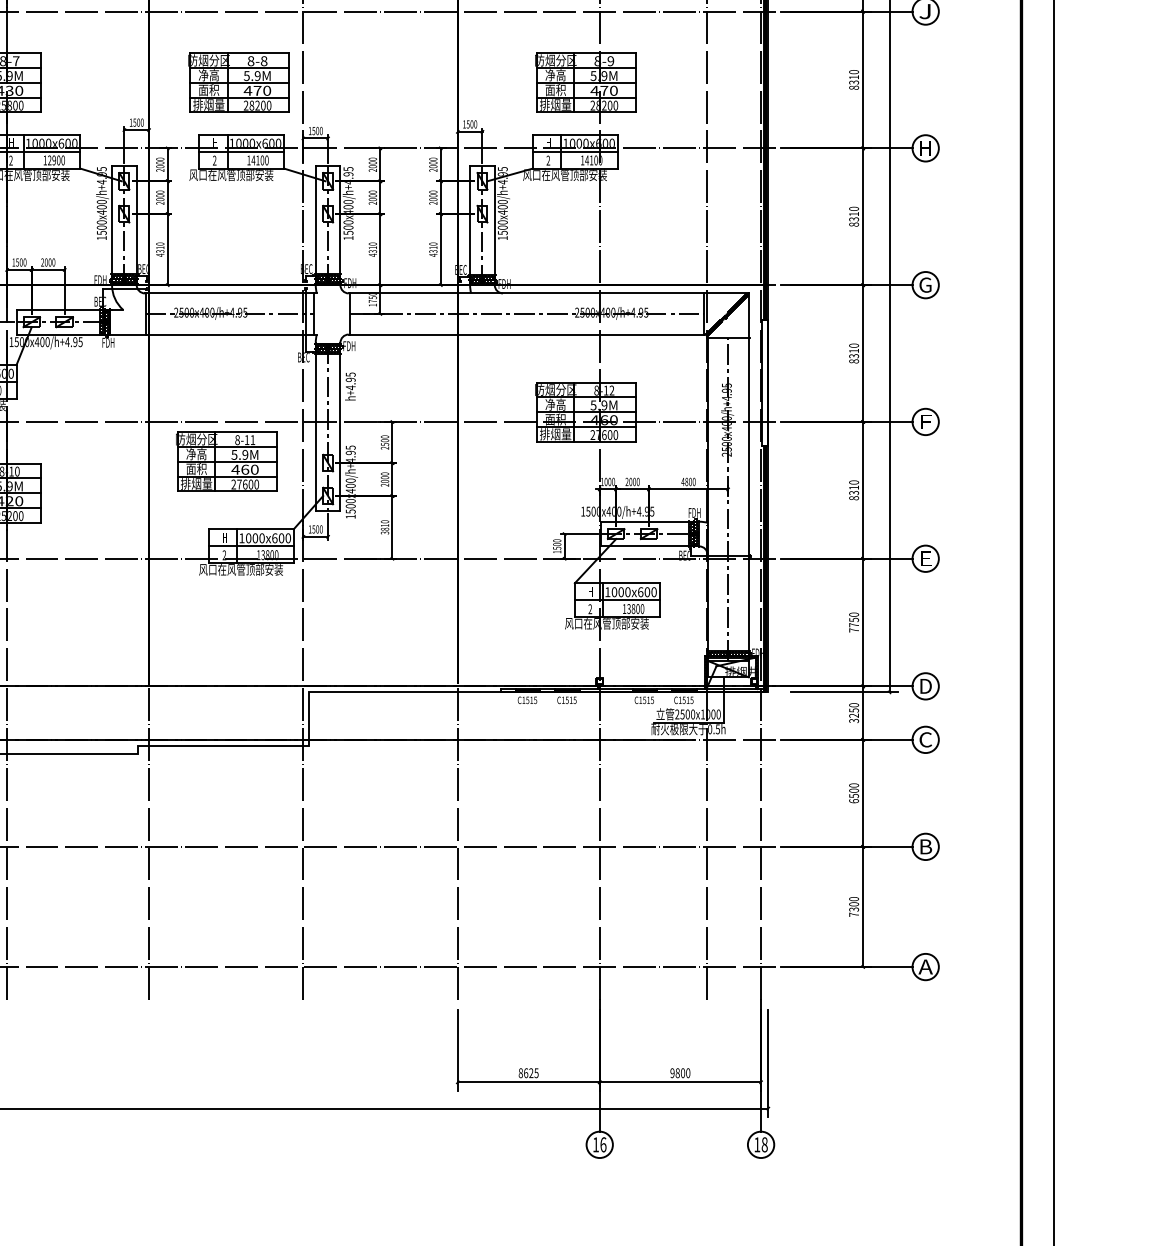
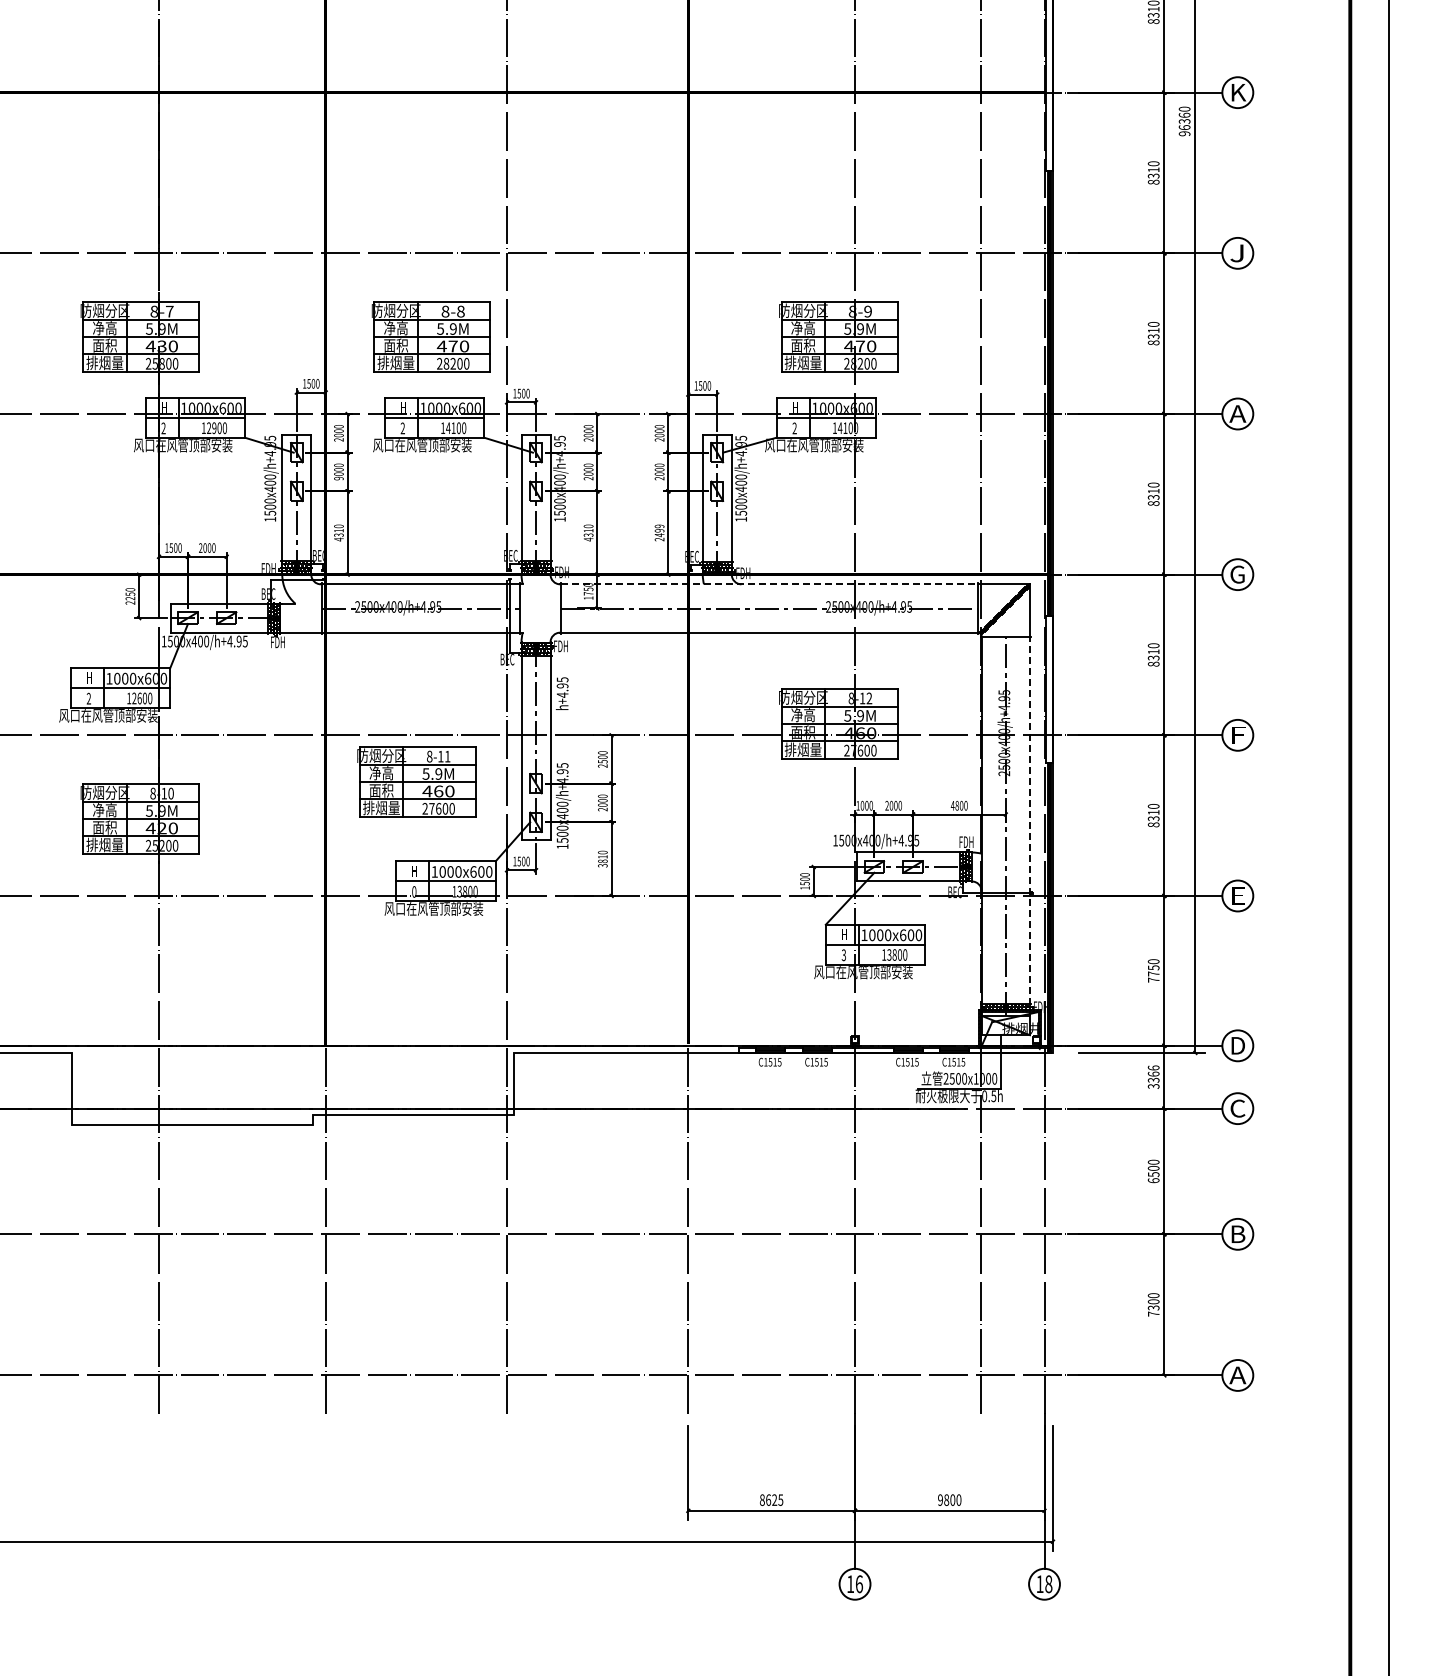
text: (925, 147) -> (1237, 413), H -> A
text: (159, 203) -> (338, 478), 2000 -> 9000
text: (433, 249) -> (659, 532), 4310 -> 2499
line: (526, 293) -> (769, 584), solid -> dashed
line: (749, 499) -> (1030, 826), solid -> dashed
text: (224, 554) -> (414, 891), 2 -> 0
text: (589, 609) -> (843, 955), 2 -> 3
text: (853, 709) -> (1153, 1073), 3250 -> 3366

